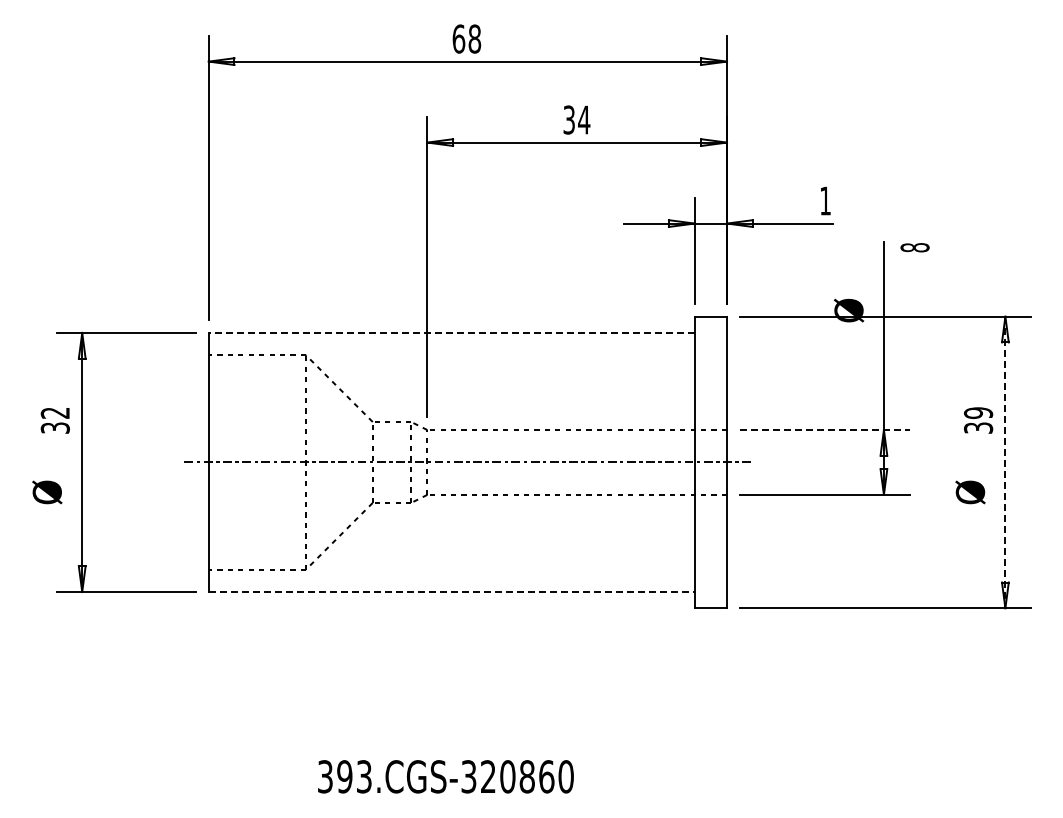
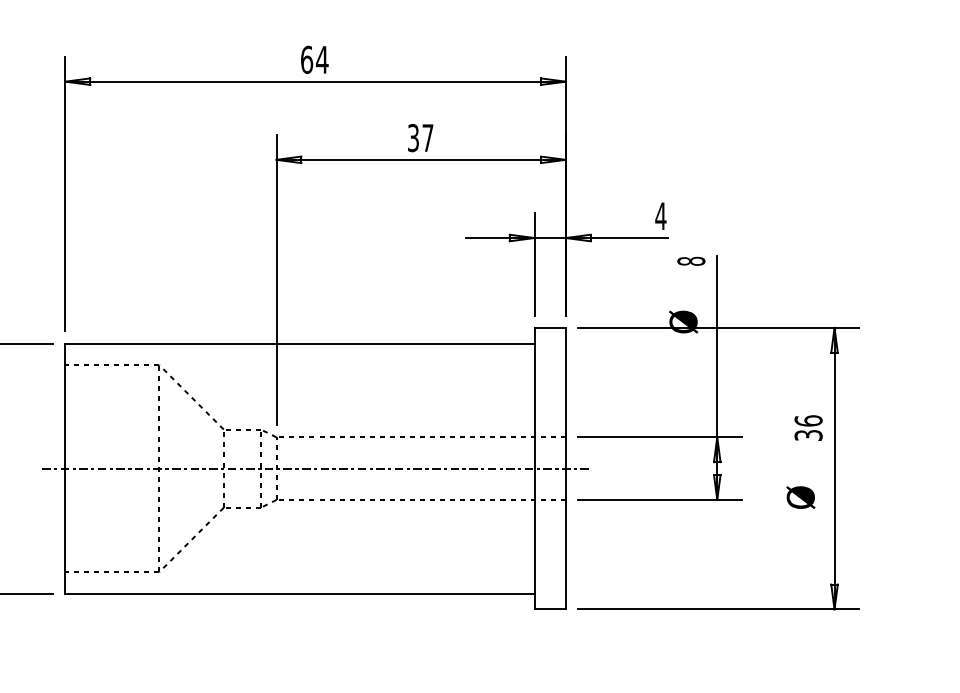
text: (474, 38) -> (322, 59), 68 -> 64
text: (584, 119) -> (428, 137), 34 -> 37
text: (825, 200) -> (660, 215), 1 -> 4
text: (914, 247) -> (690, 261), moved
line: (451, 332) -> (299, 343), dashed -> solid
text: (978, 413) -> (808, 421), 39 -> 36
line: (824, 430) -> (659, 437), dashed -> solid
line: (1005, 462) -> (834, 468), dashed -> solid
line: (451, 592) -> (299, 594), dashed -> solid

